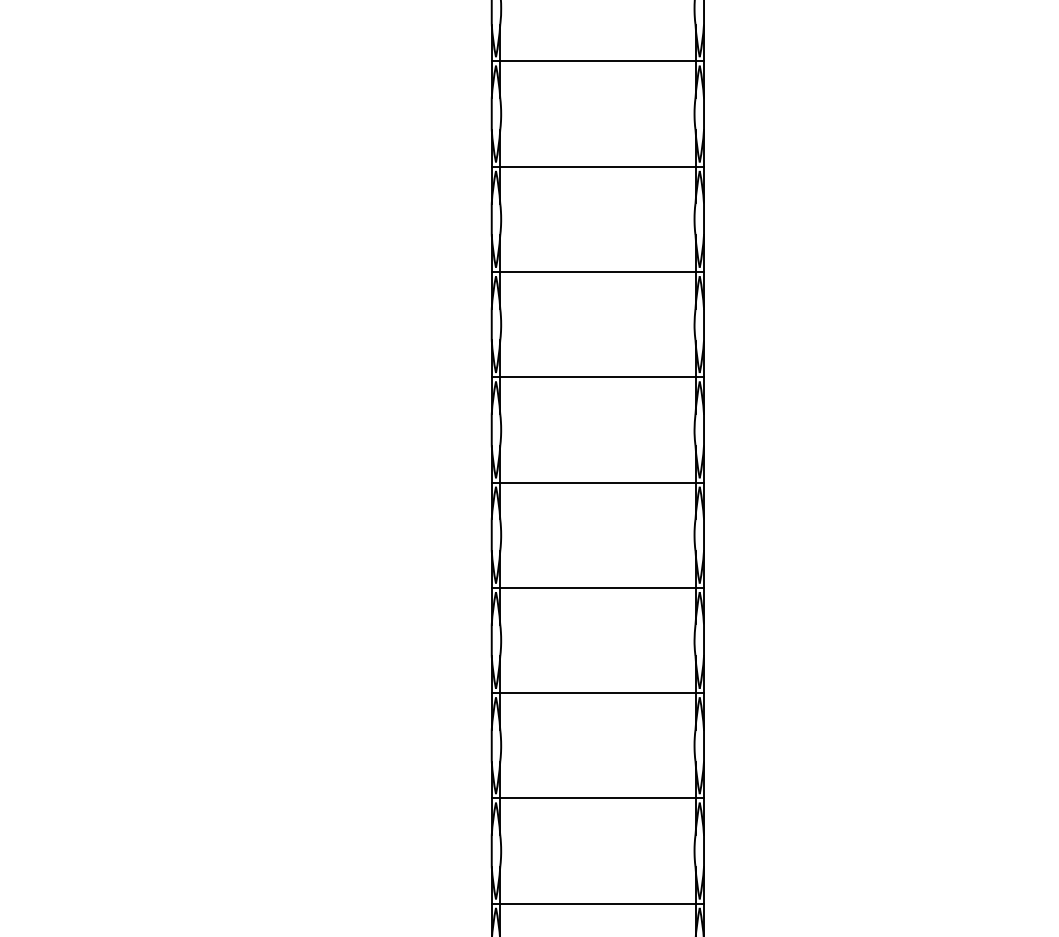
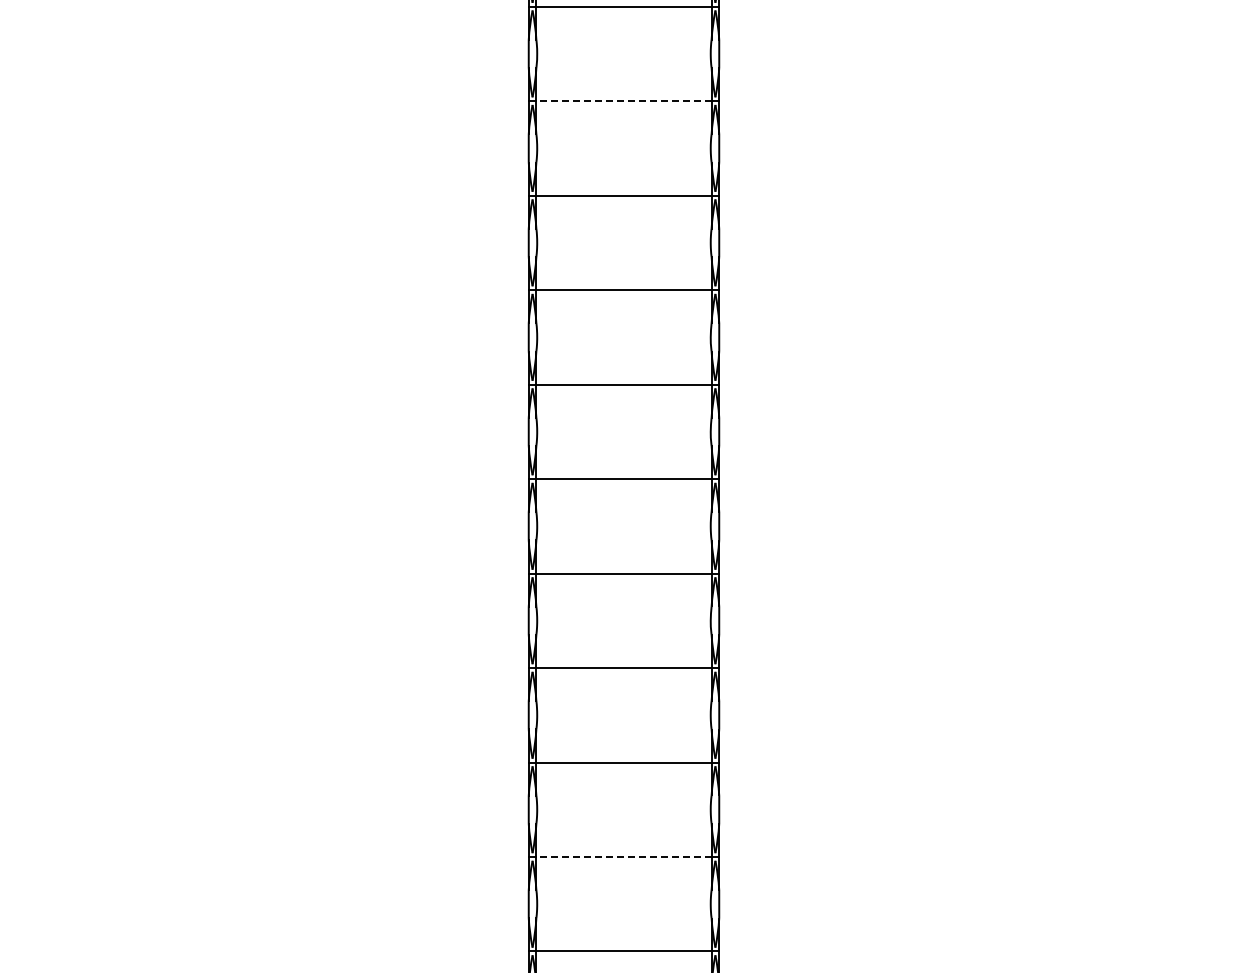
line: (598, 61) -> (624, 101), solid -> dashed
line: (598, 903) -> (624, 856), solid -> dashed

